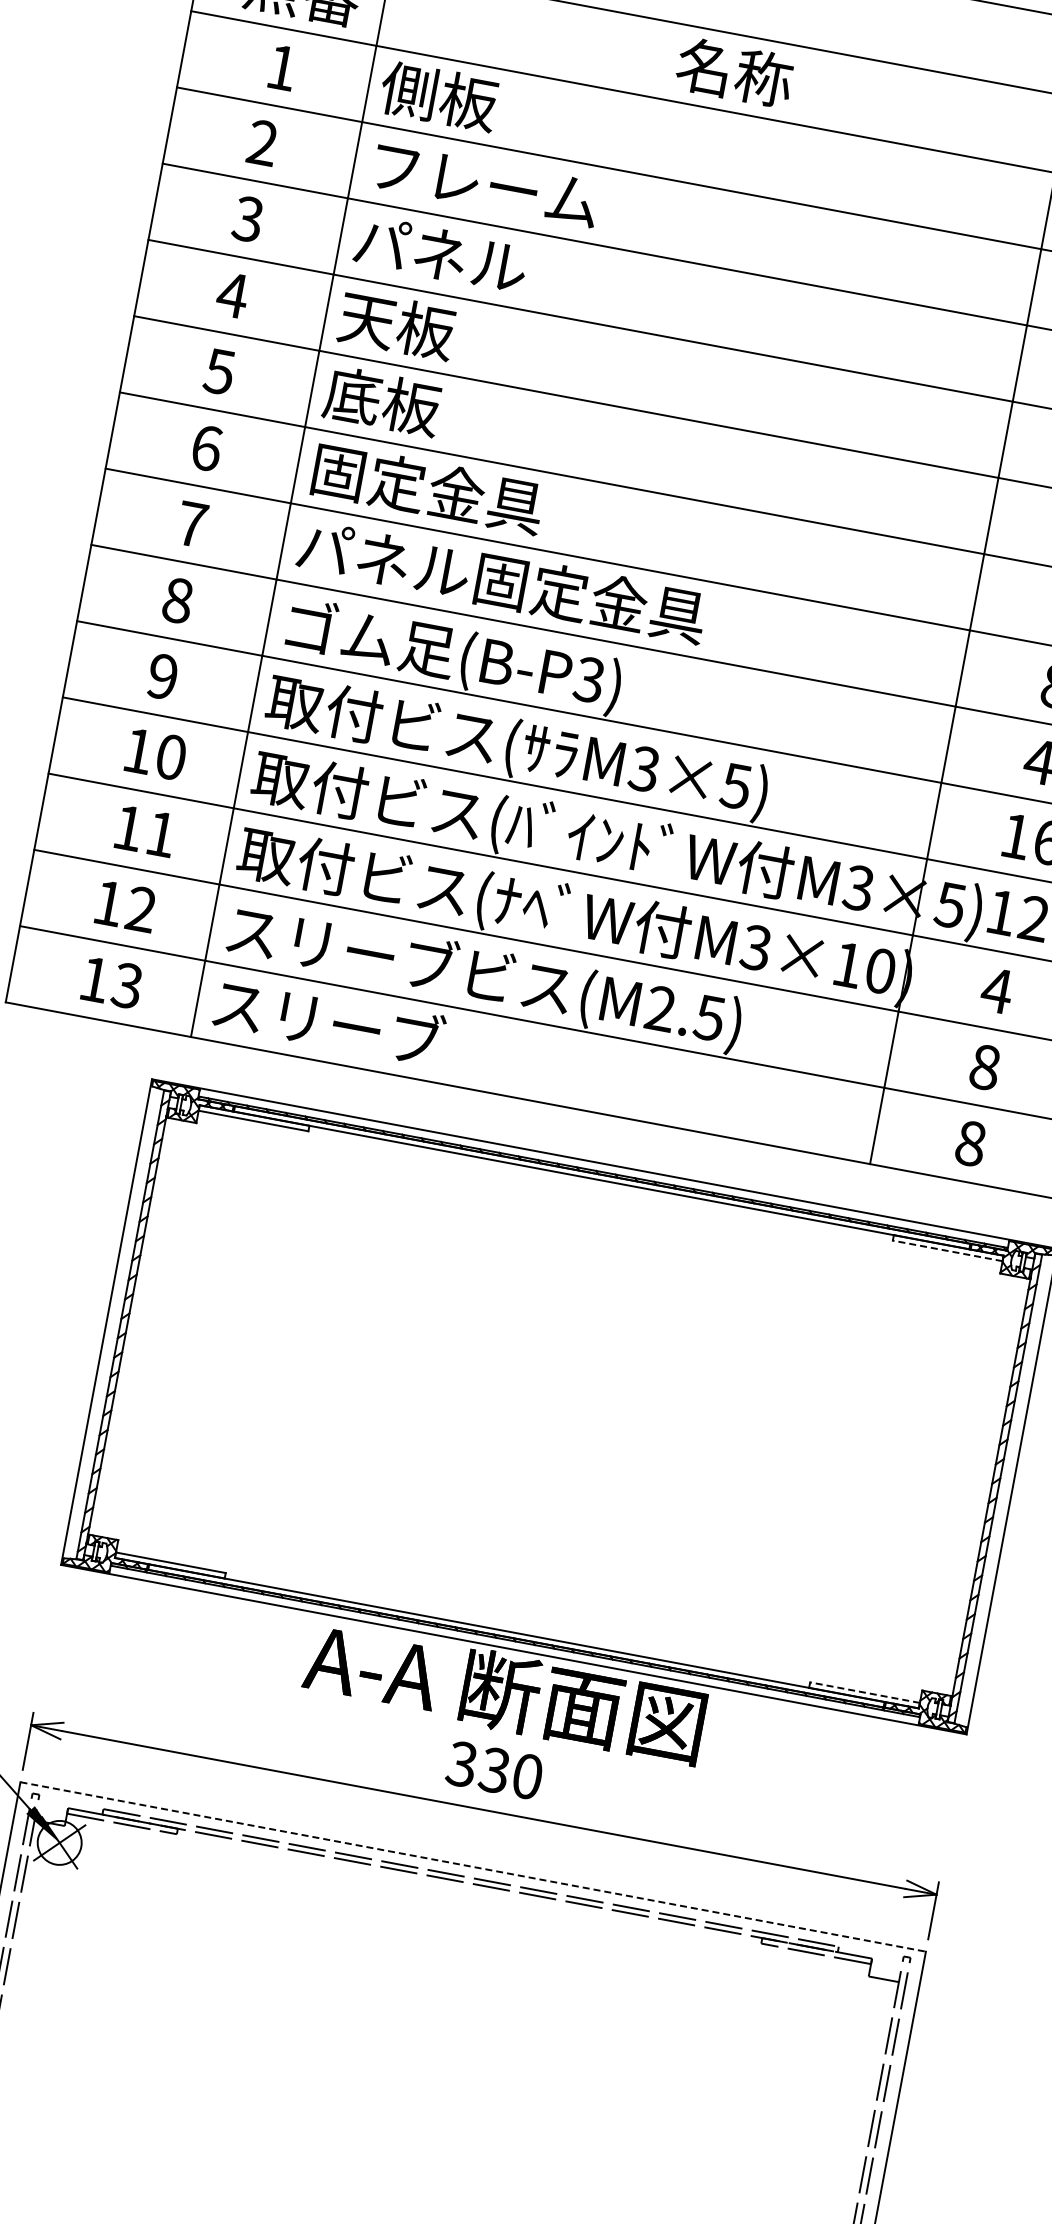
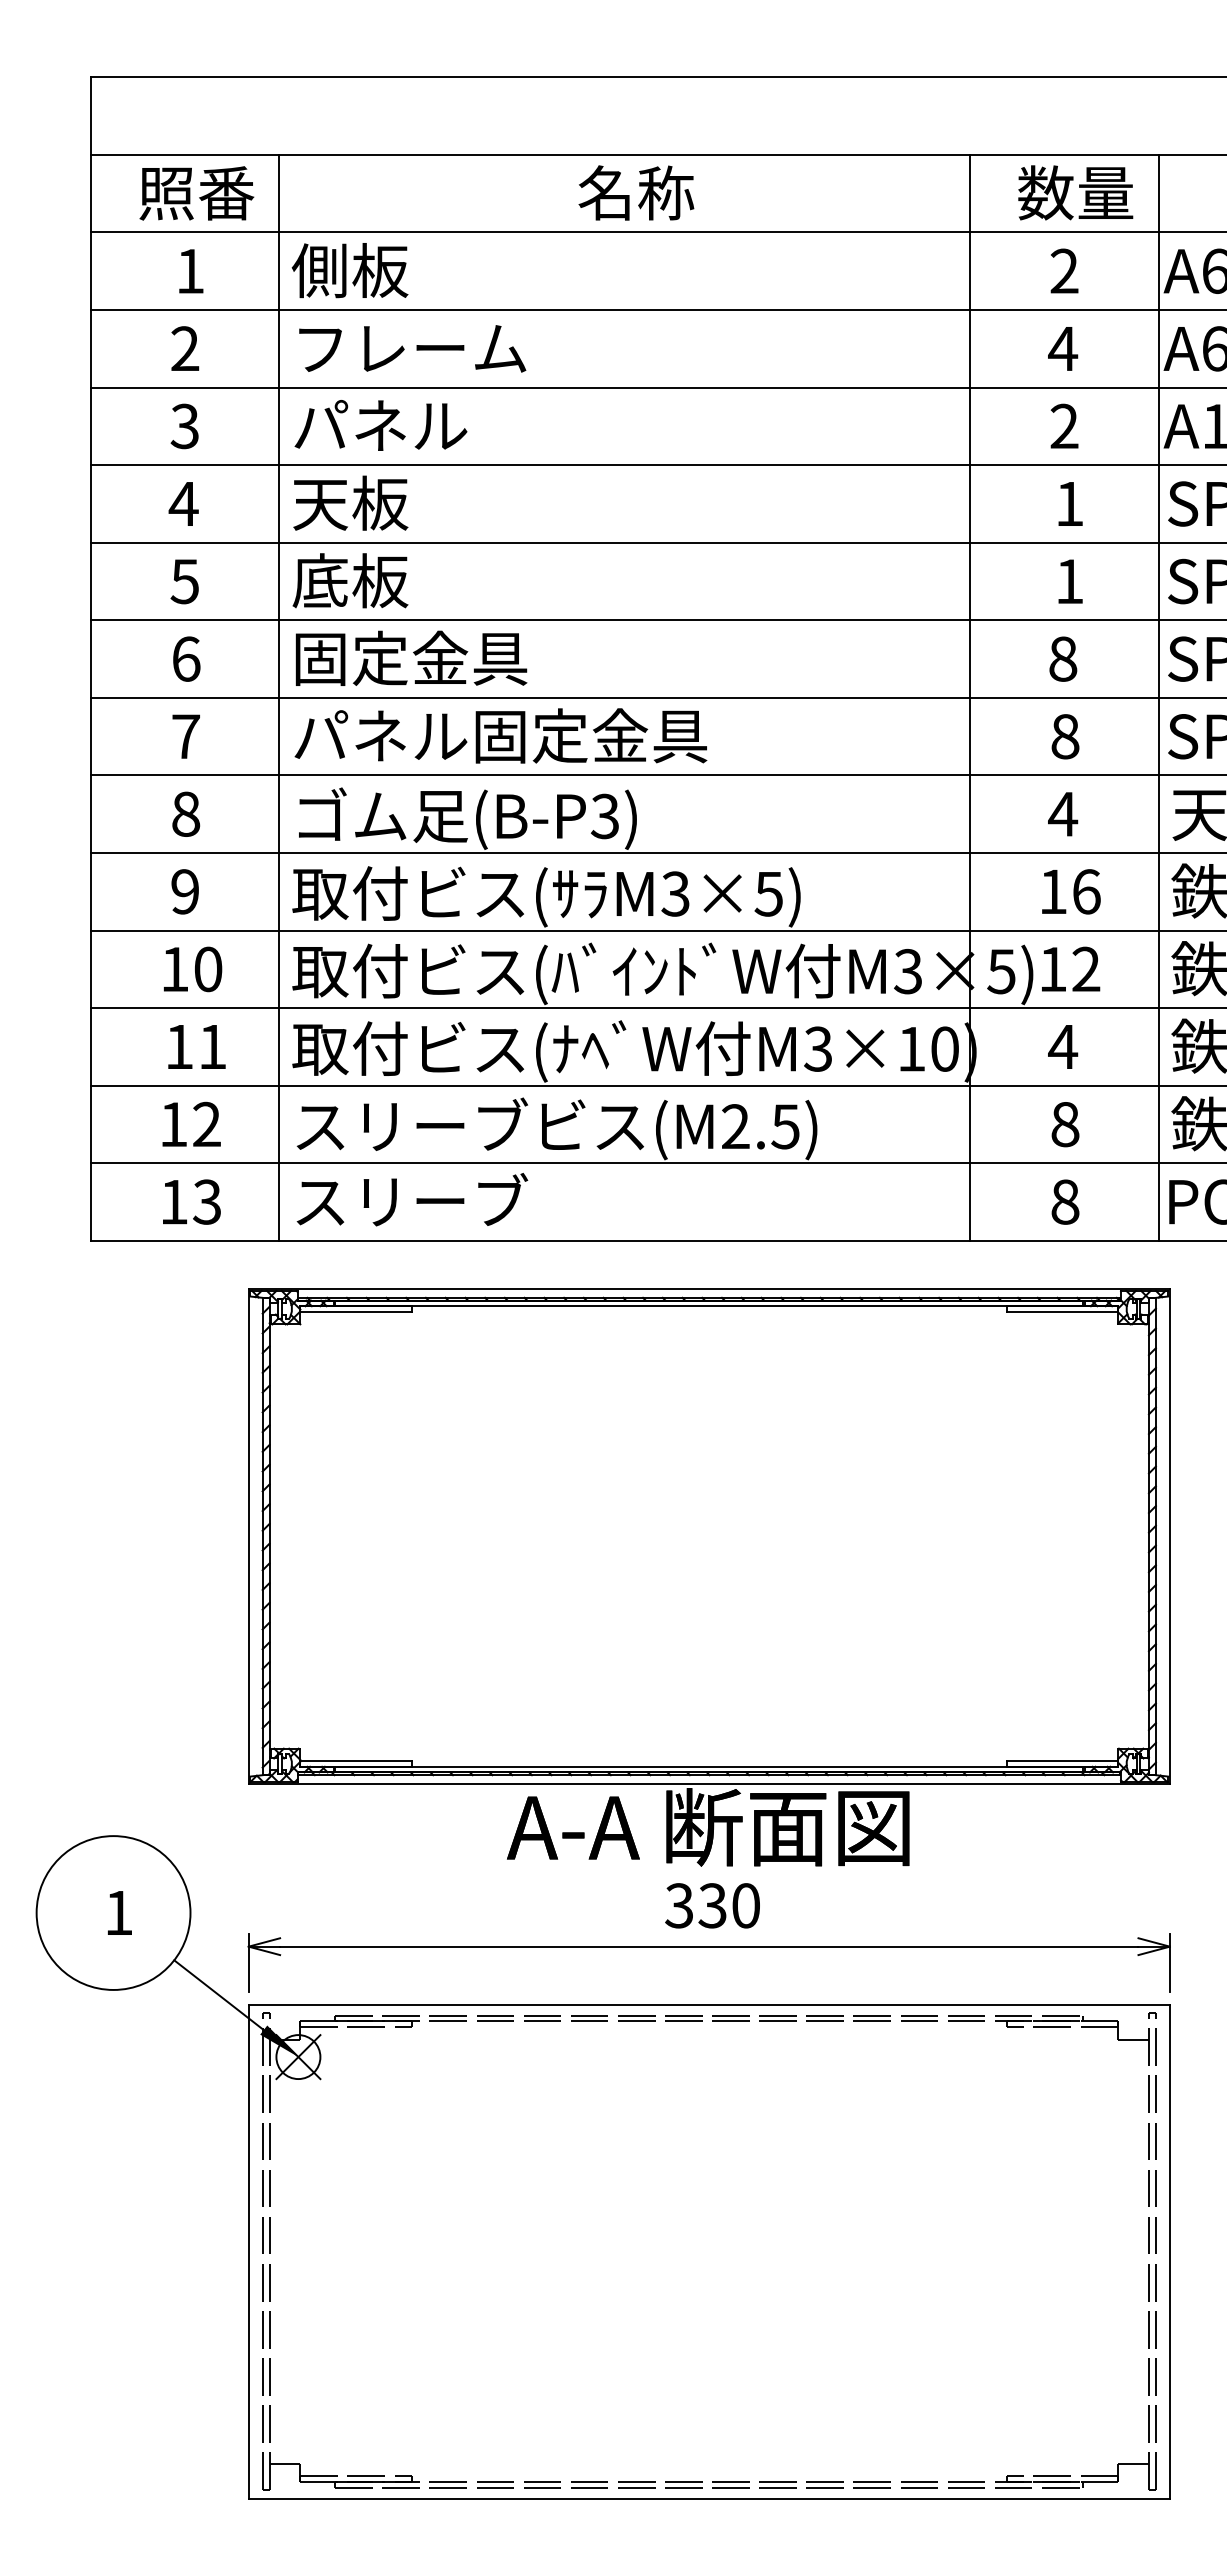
line: (947, 1250) -> (1062, 1311), dashed -> solid
line: (865, 1692) -> (1062, 1761), dashed -> solid
line: (473, 1866) -> (709, 2004), dashed -> solid

